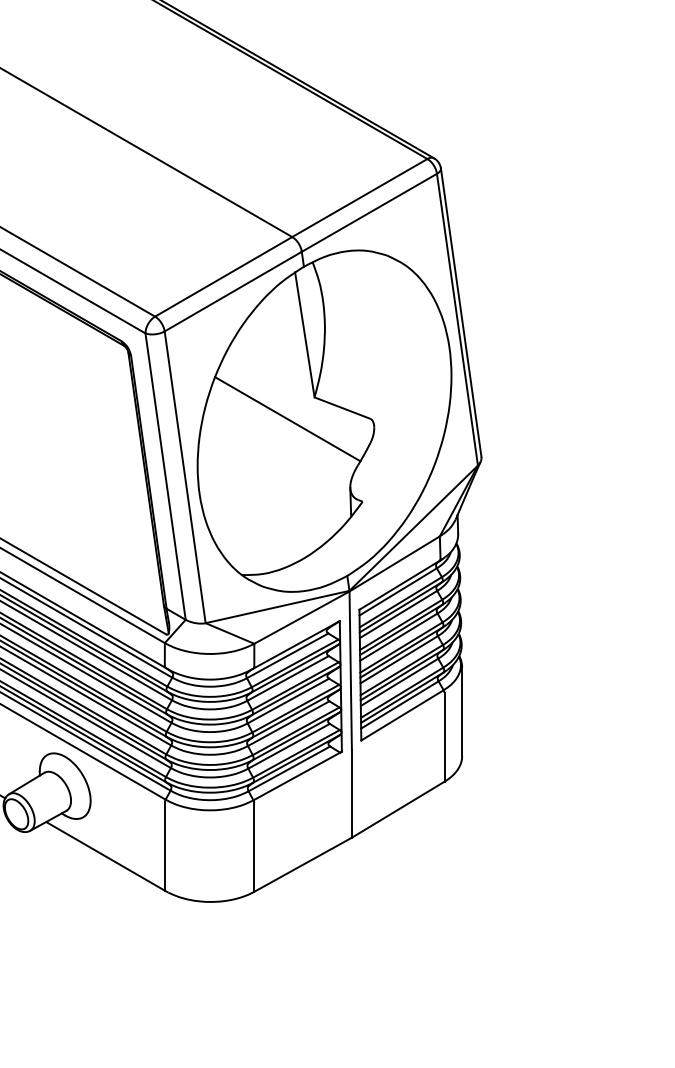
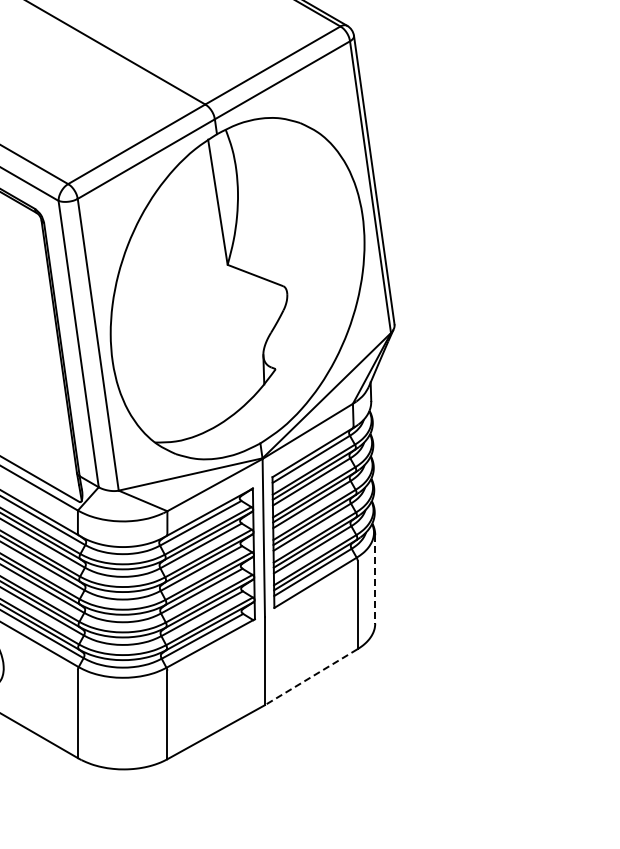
line: (287, 419) -> (200, 286), removed
line: (462, 712) -> (375, 579), solid -> dashed
line: (397, 810) -> (310, 677), solid -> dashed

